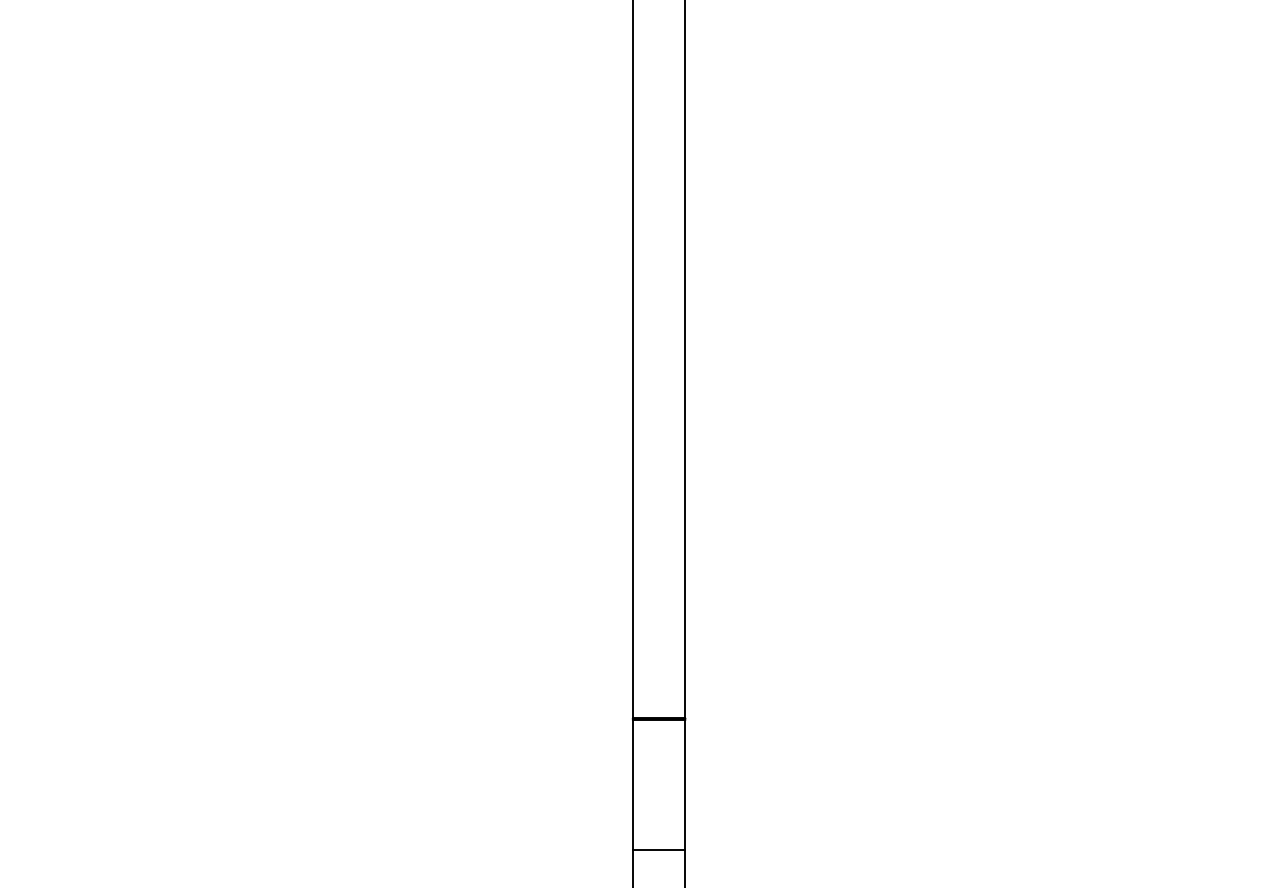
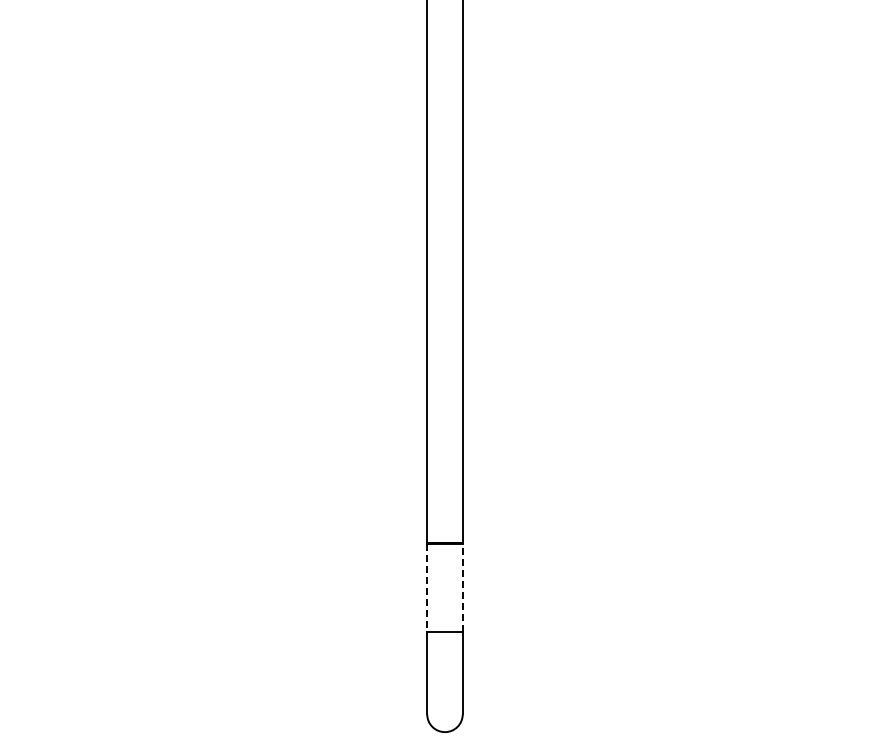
line: (684, 784) -> (462, 587), solid -> dashed
line: (633, 785) -> (427, 588), solid -> dashed

